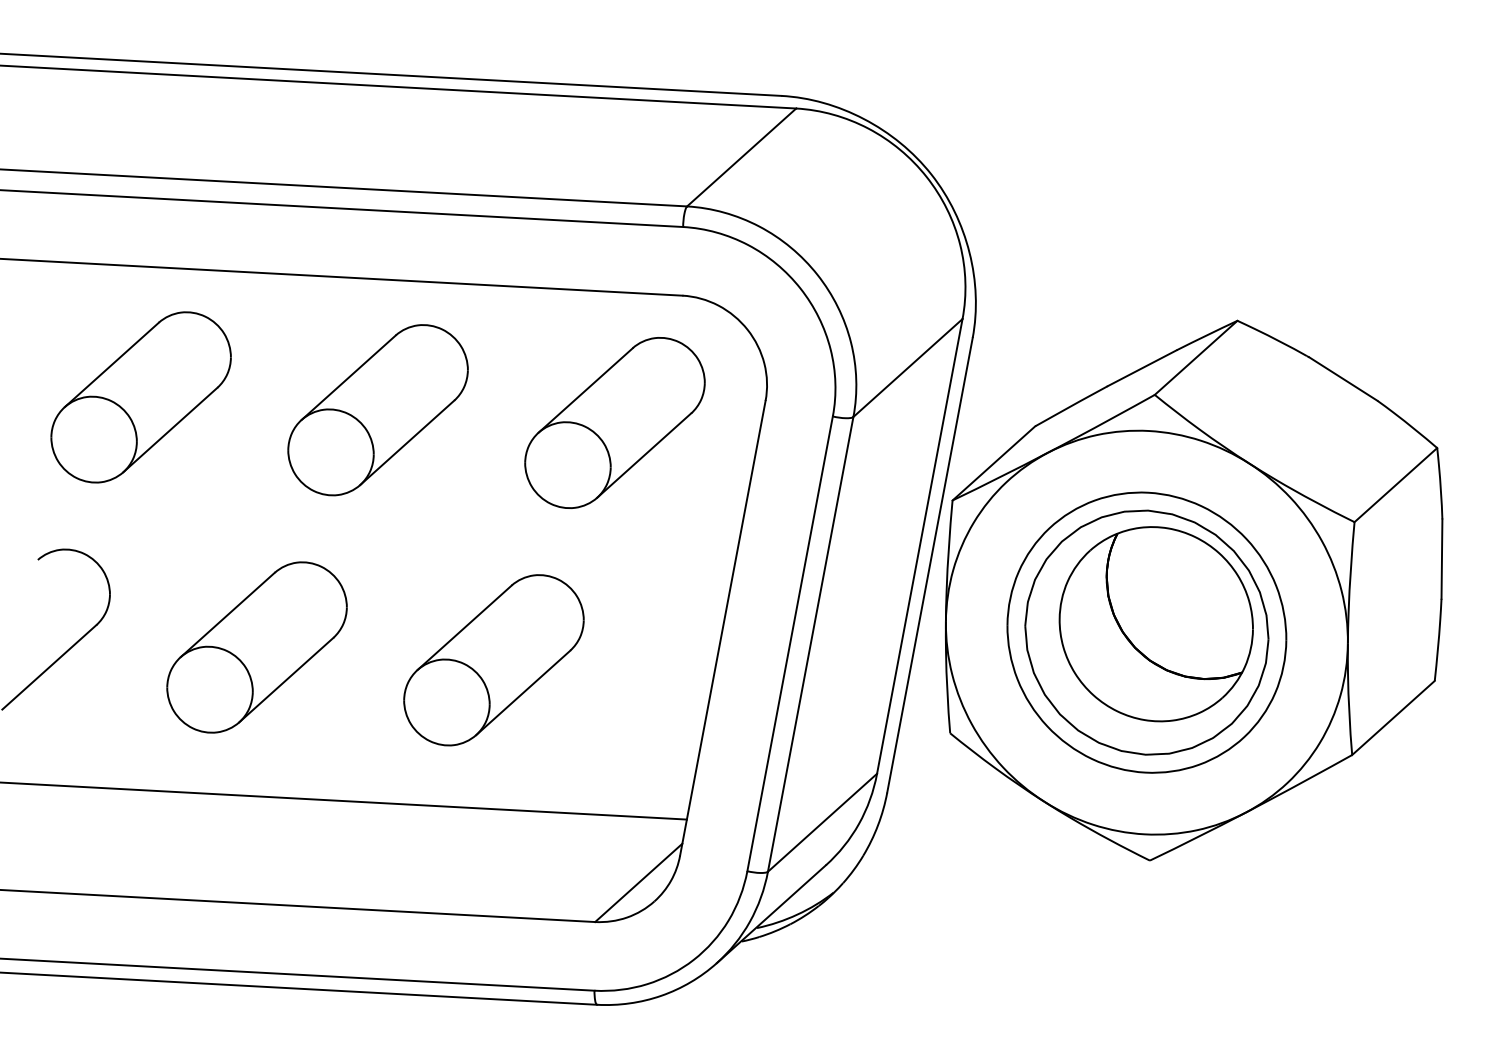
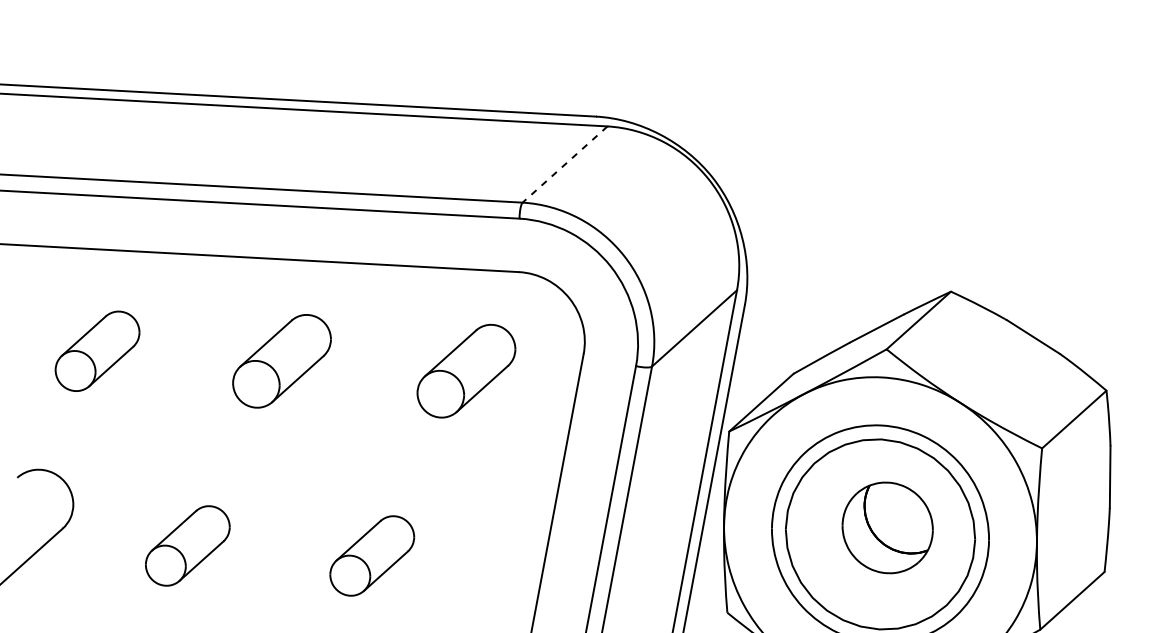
line: (741, 157) -> (564, 164), solid -> dashed
part: (140, 397) -> (97, 351), size x0.6
part: (377, 410) -> (281, 361), size x0.7
part: (614, 422) -> (466, 370), size x0.7
part: (1155, 624) -> (887, 528), size x0.6
part: (256, 647) -> (187, 545), size x0.6
part: (493, 660) -> (371, 556), size x0.6

